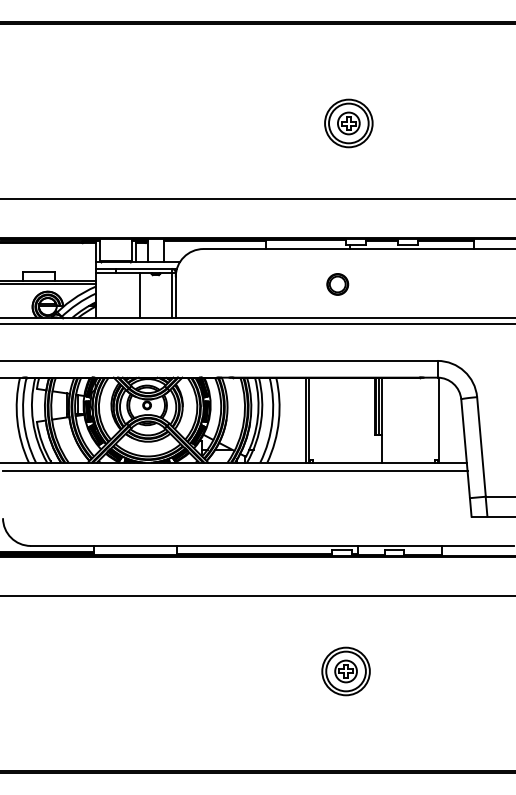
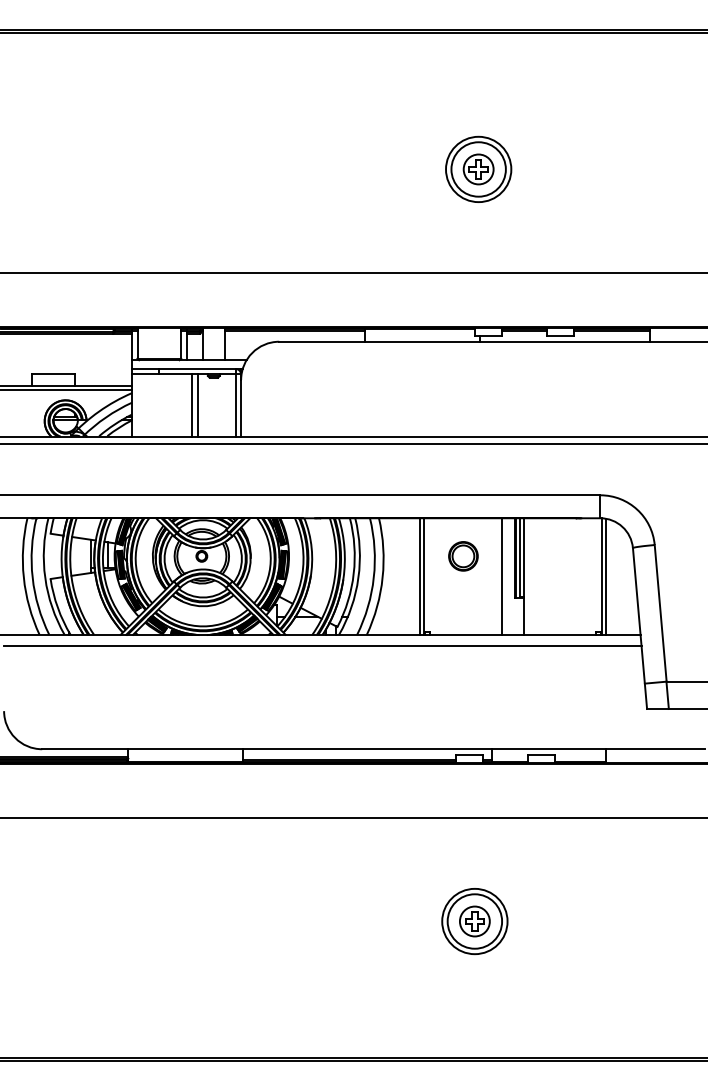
part: (337, 284) -> (463, 556), moved
line: (143, 295) -> (197, 405), added
line: (365, 420) -> (501, 576), added
line: (441, 420) -> (606, 576), added

